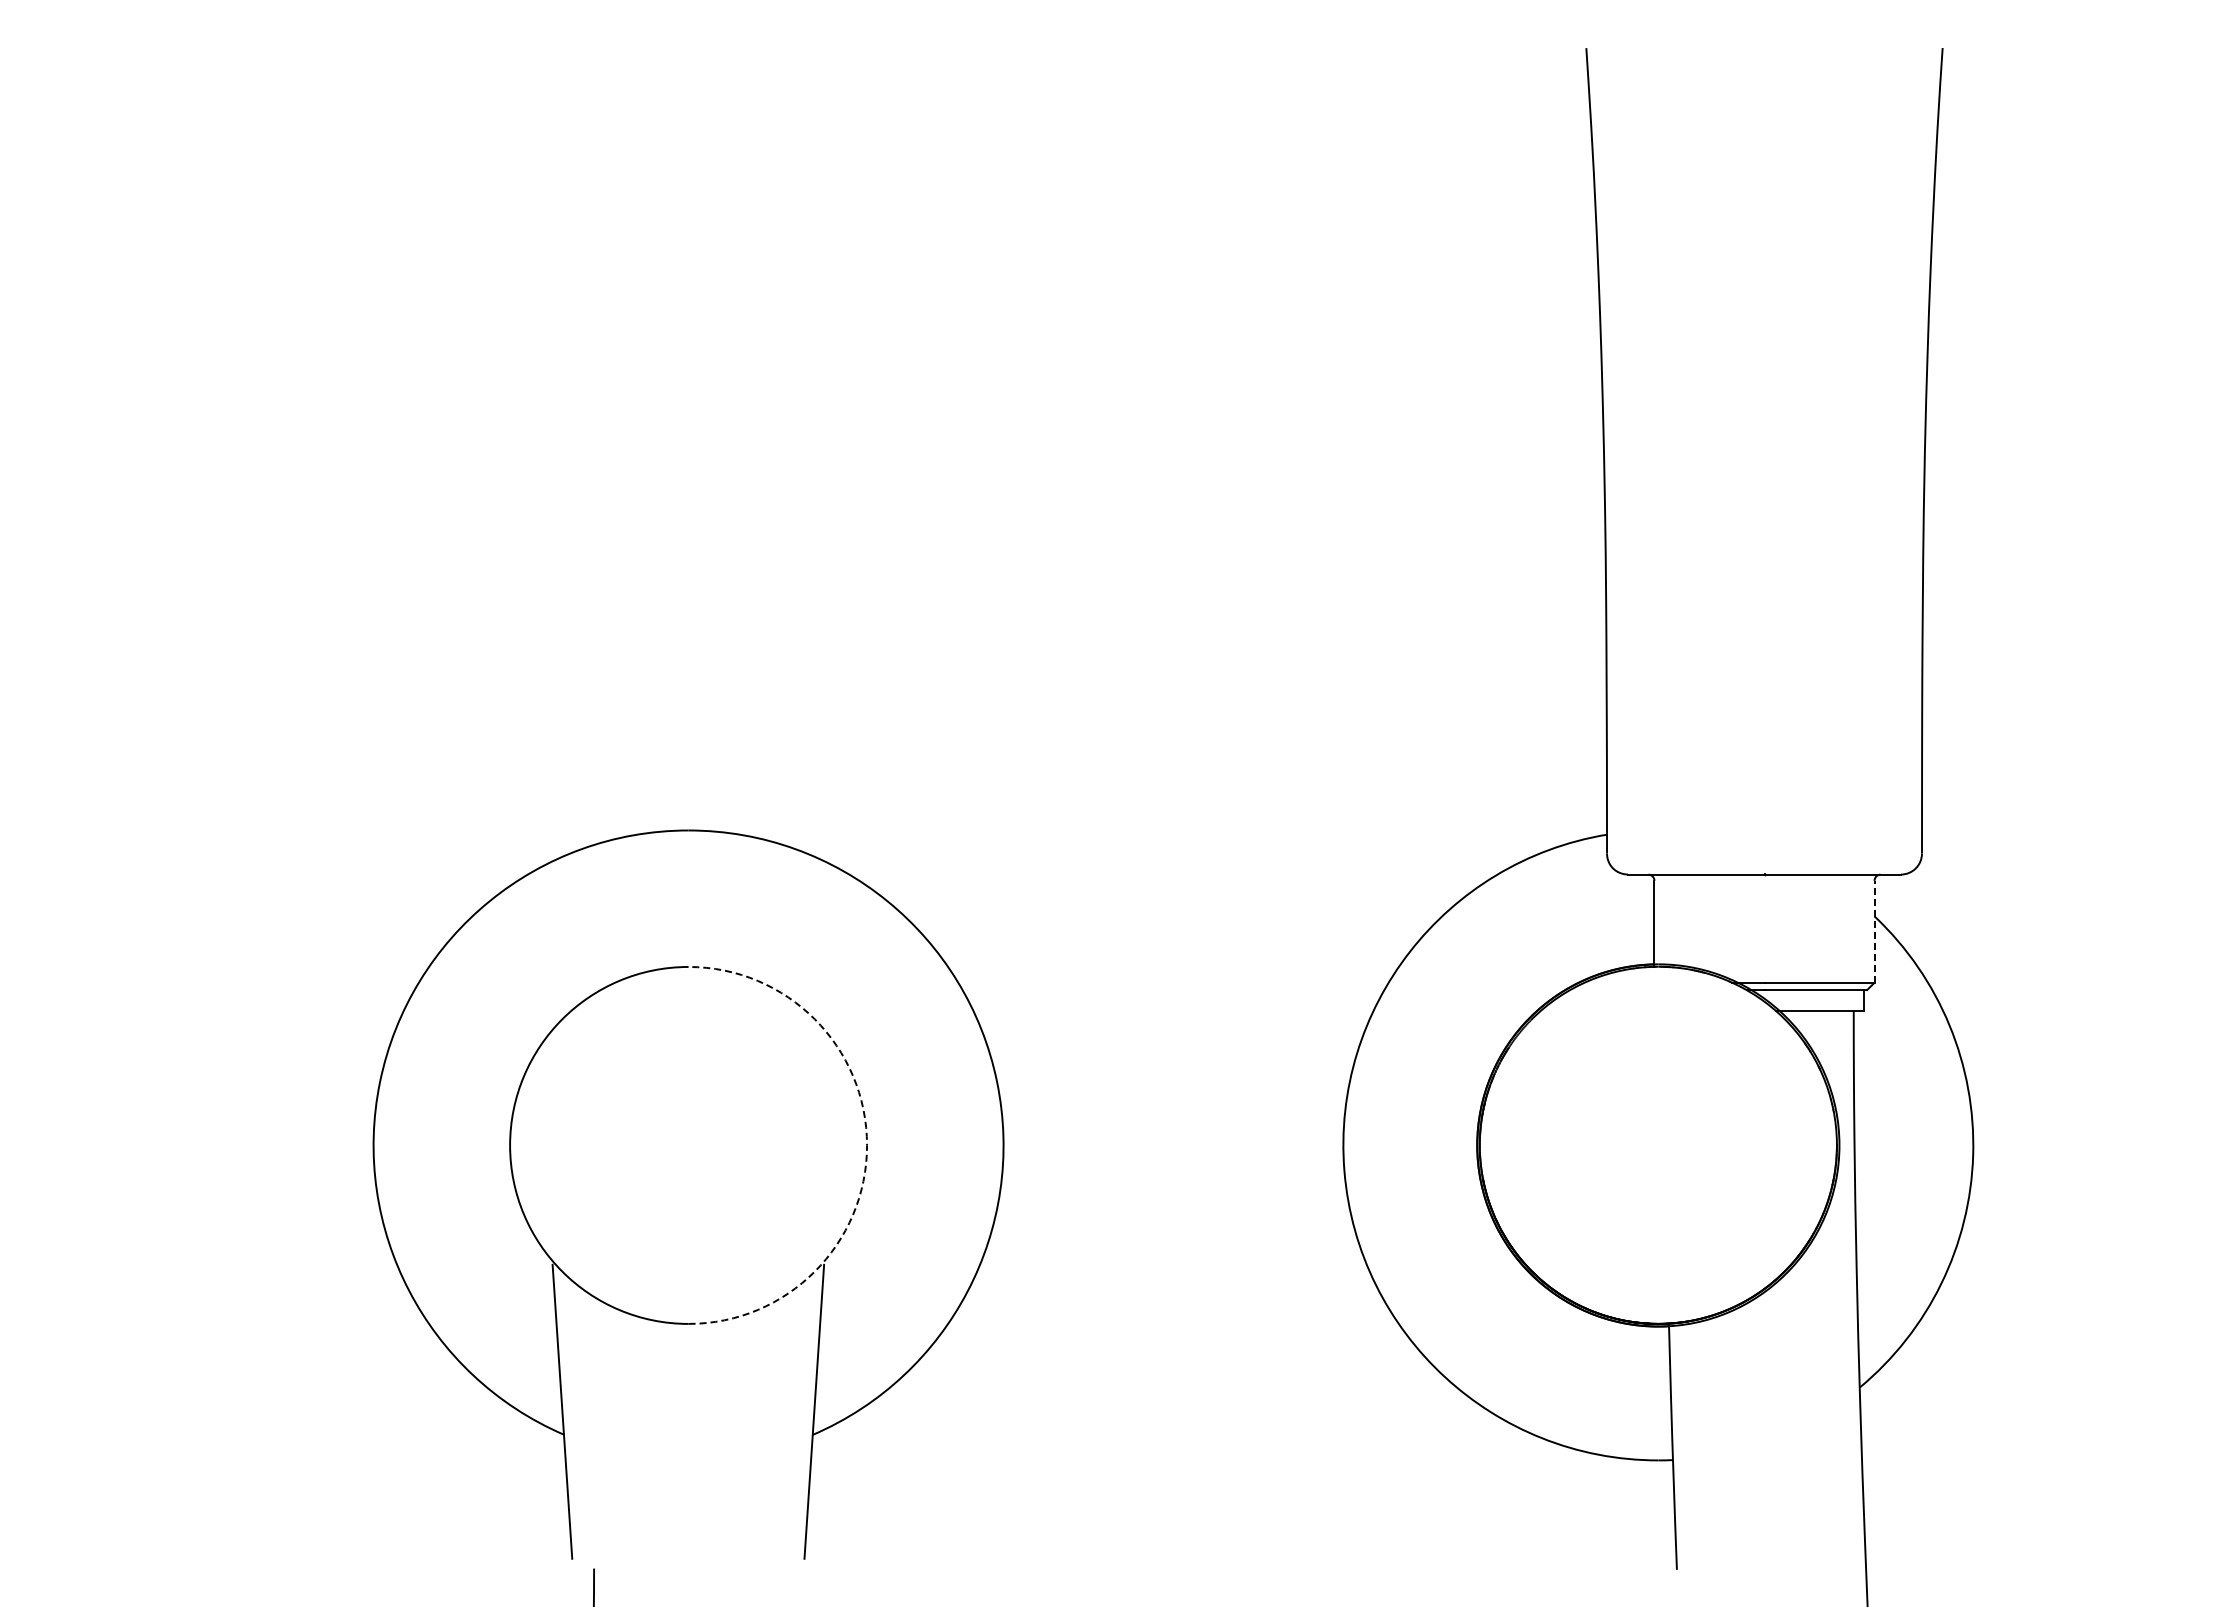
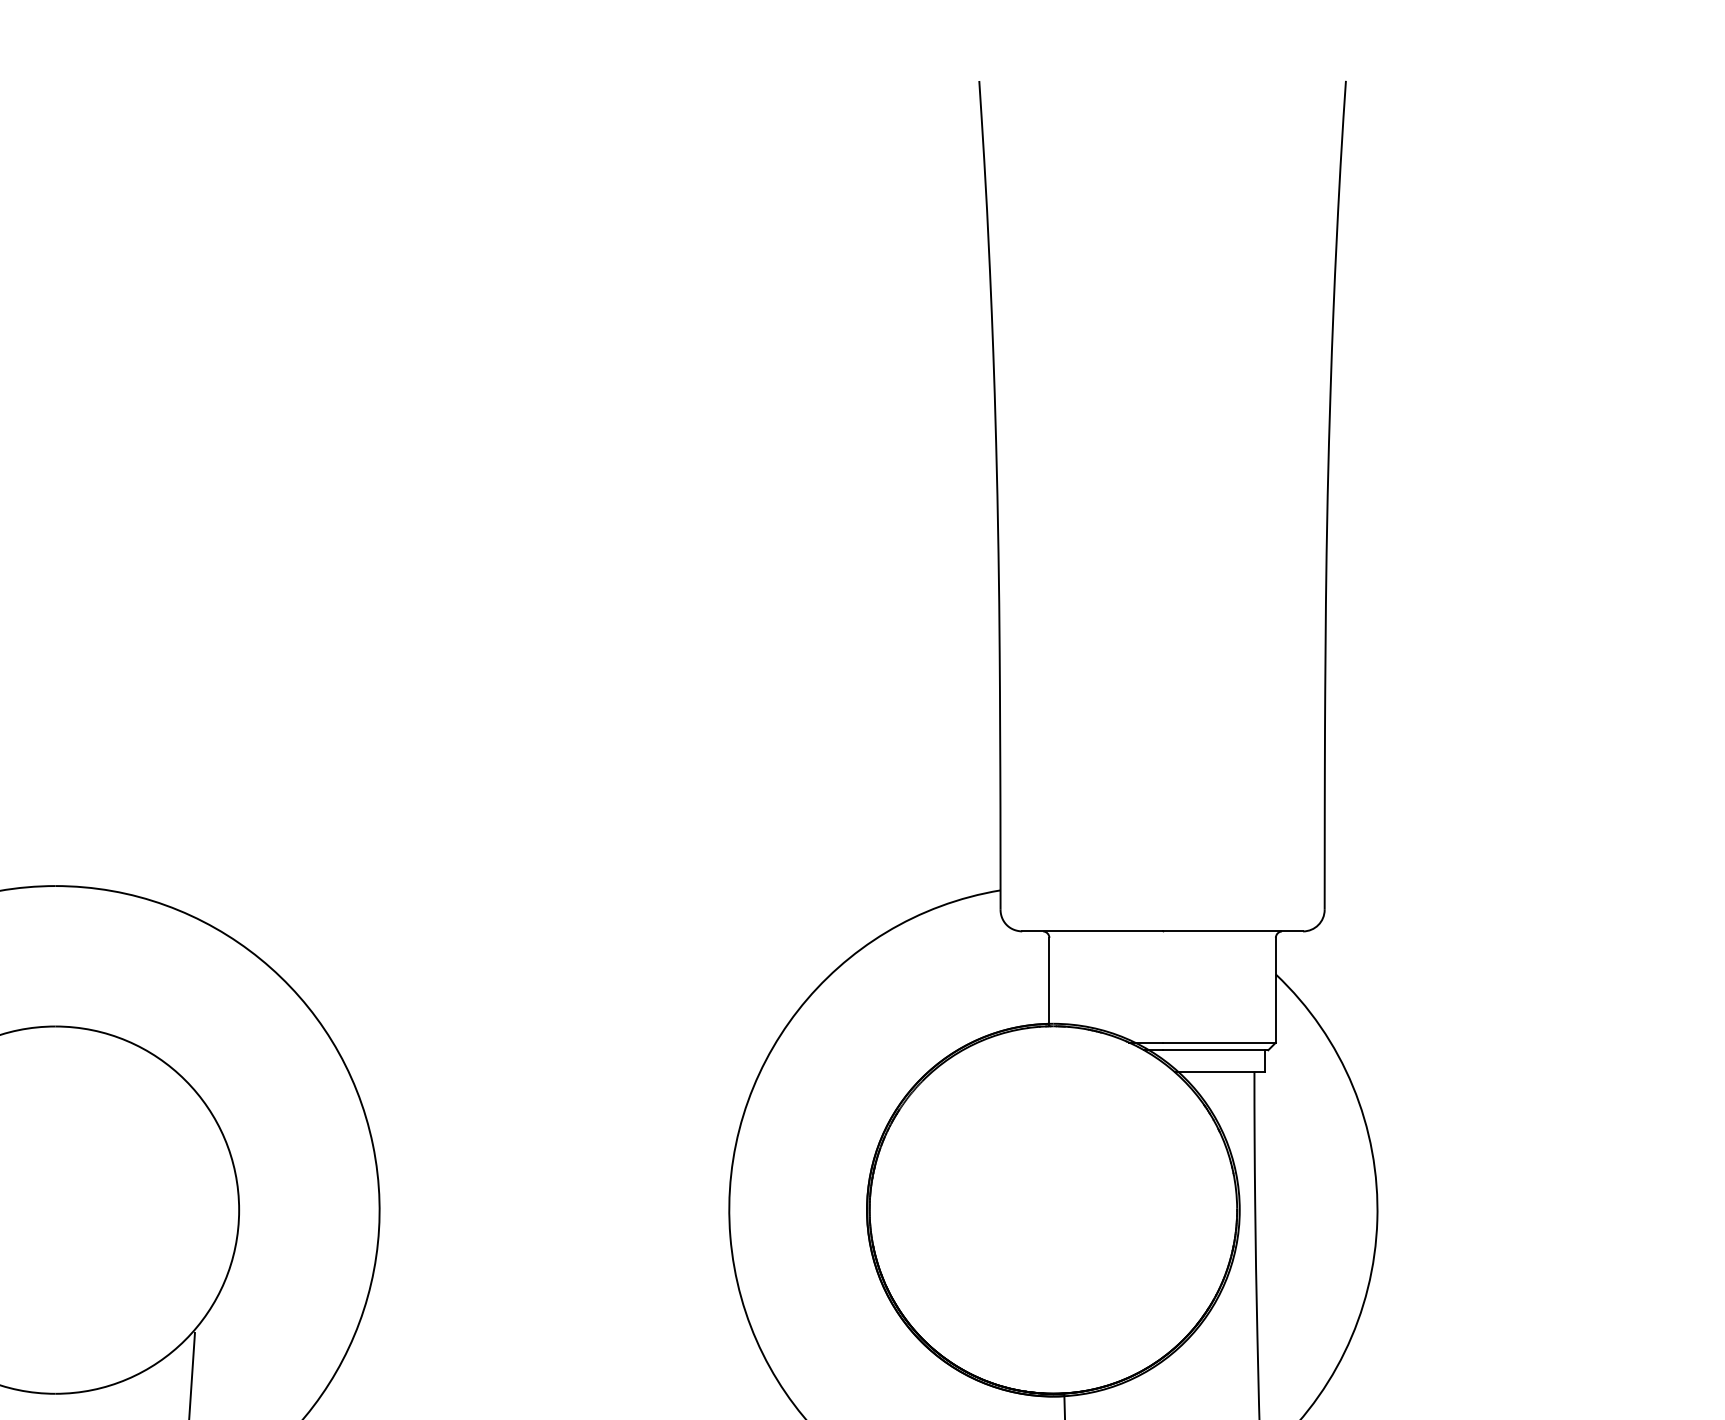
line: (1874, 931) -> (1275, 990), dashed -> solid
arc: (867, 1145) -> (239, 1210), dashed -> solid

